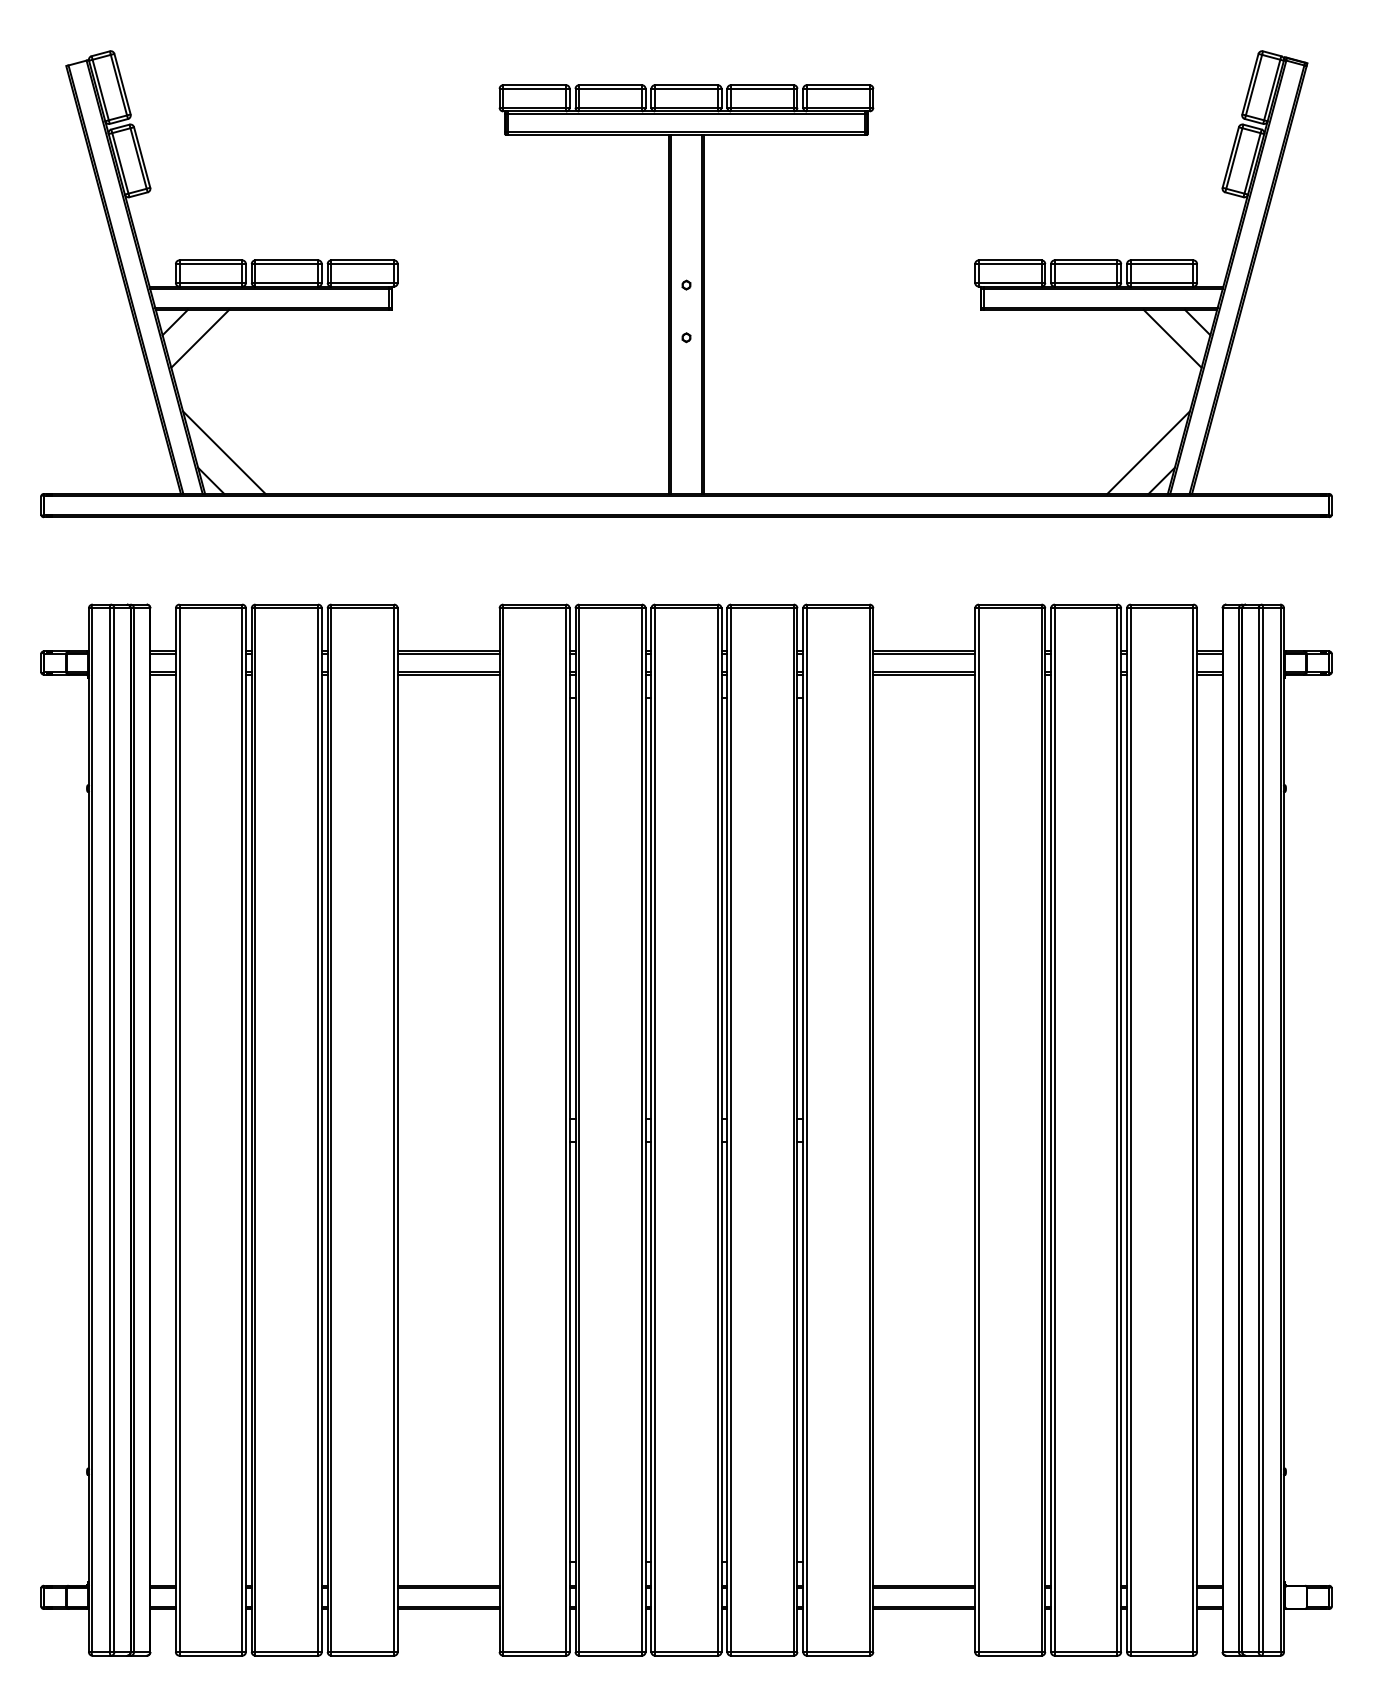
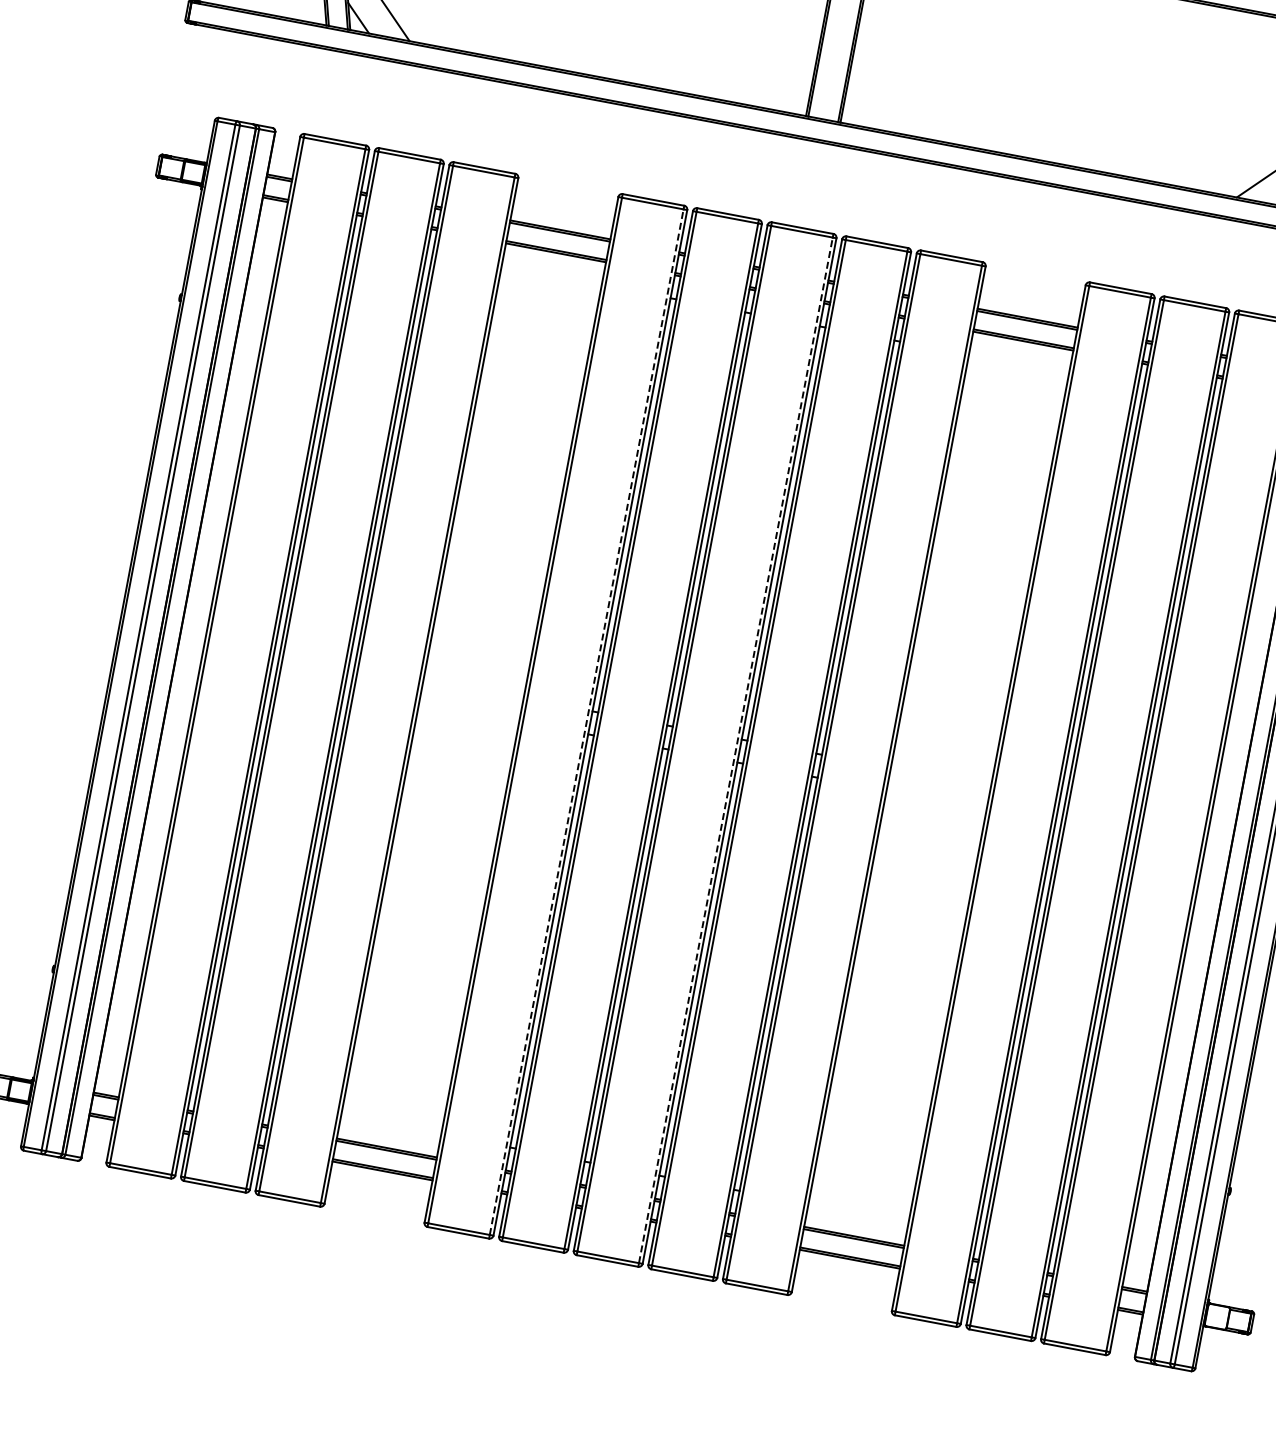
line: (565, 1130) -> (586, 722), solid -> dashed
line: (717, 1130) -> (735, 750), solid -> dashed

